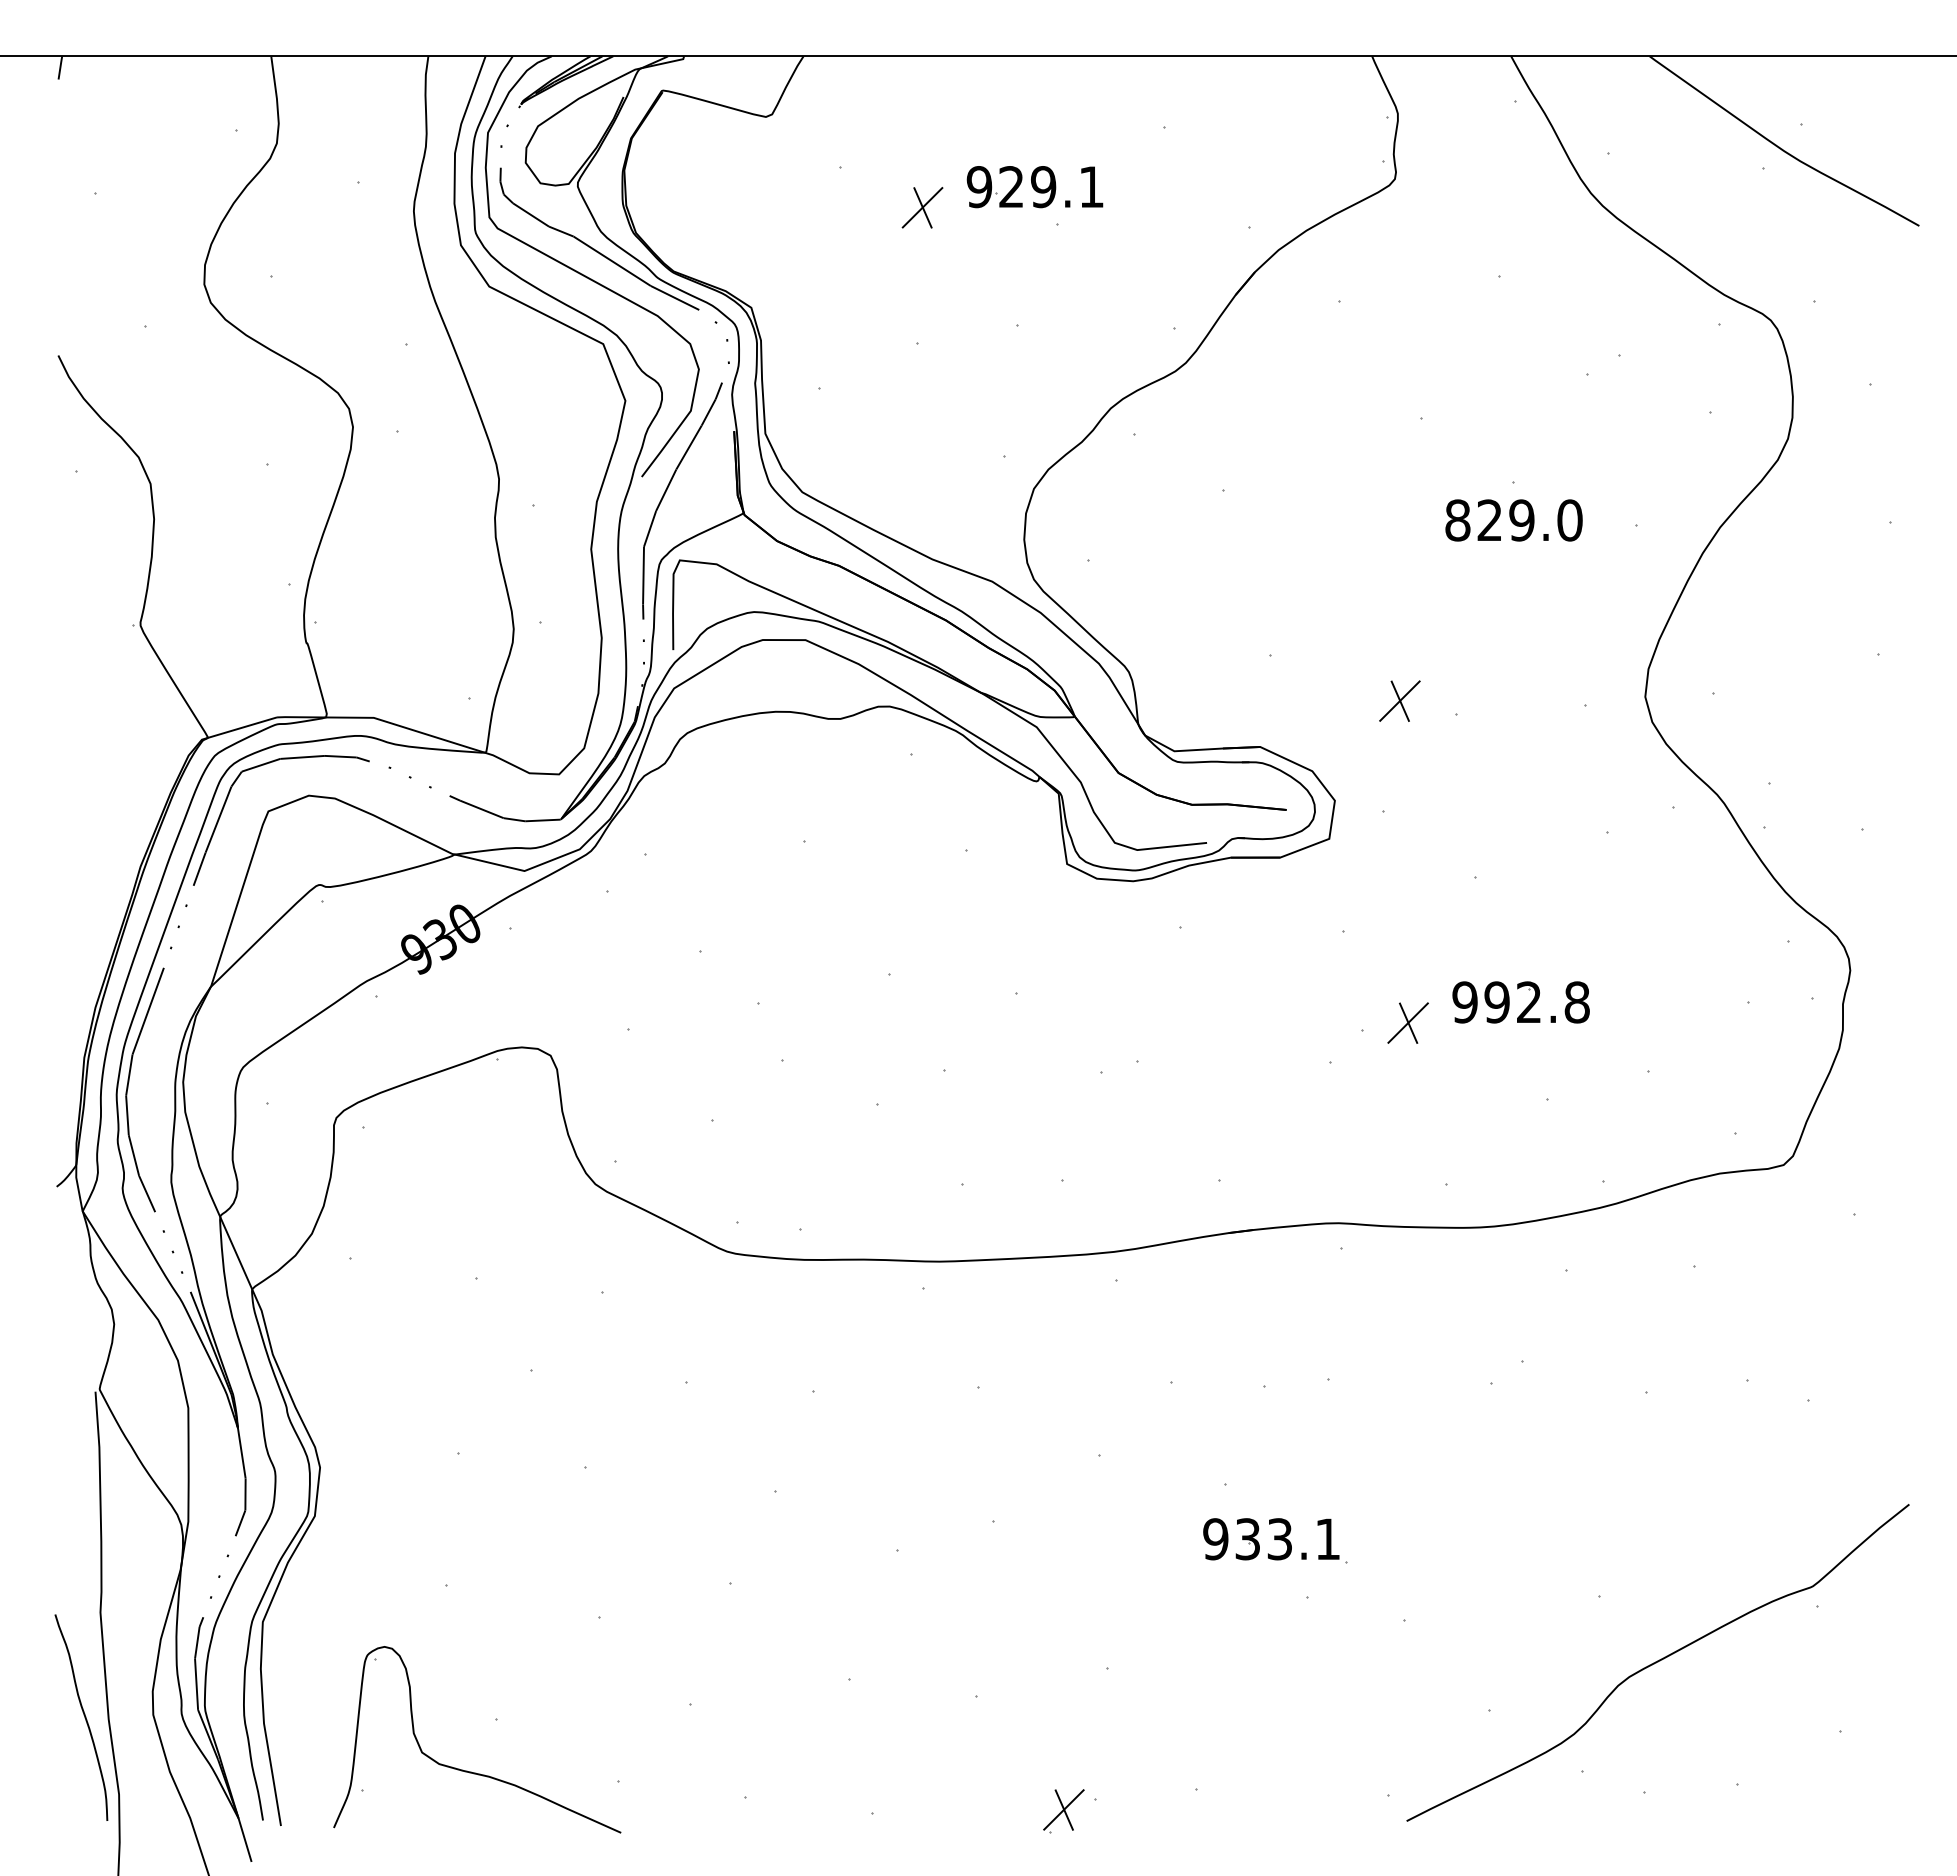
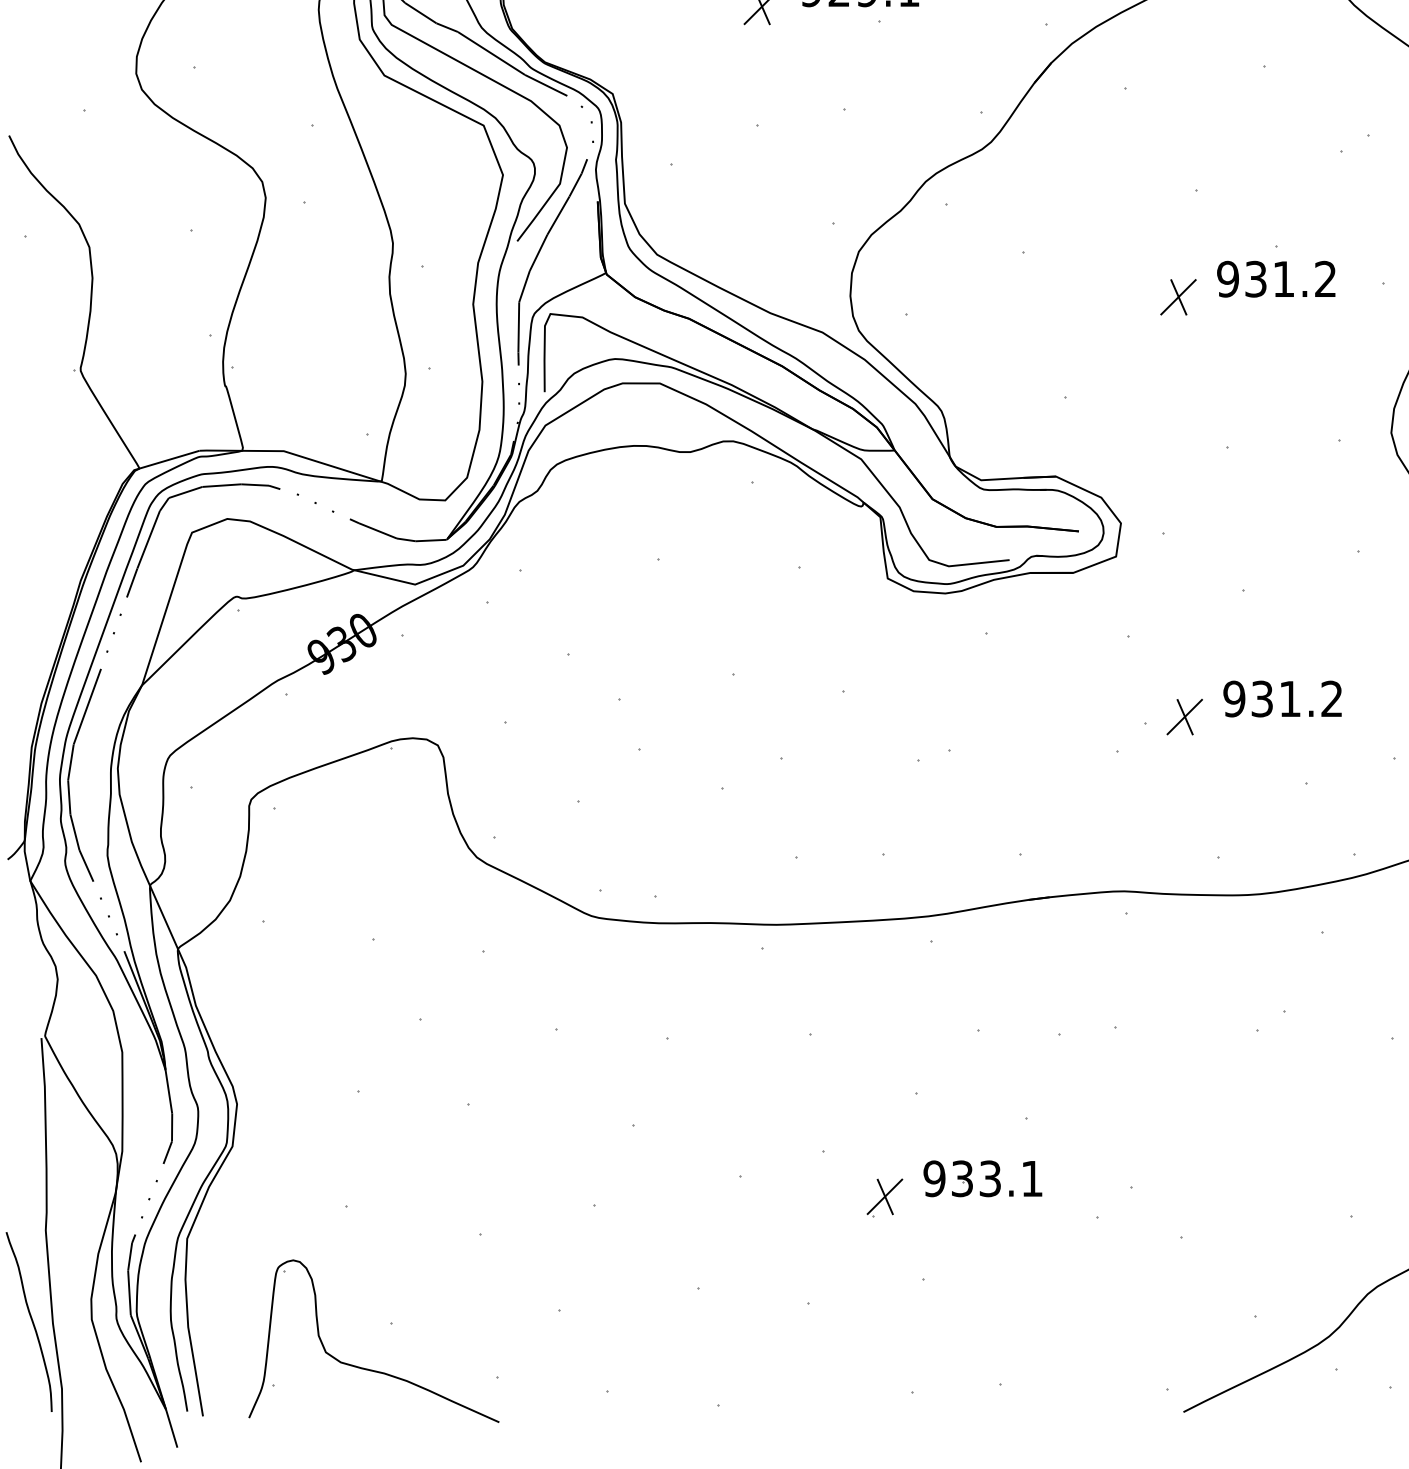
text: (1513, 520) -> (1276, 279), 829.0 -> 931.2
part: (1399, 700) -> (1178, 296), moved
text: (1536, 1002) -> (1296, 699), 992.8 -> 931.2
part: (1271, 1539) -> (983, 1179), moved
part: (1063, 1811) -> (884, 1198), moved

